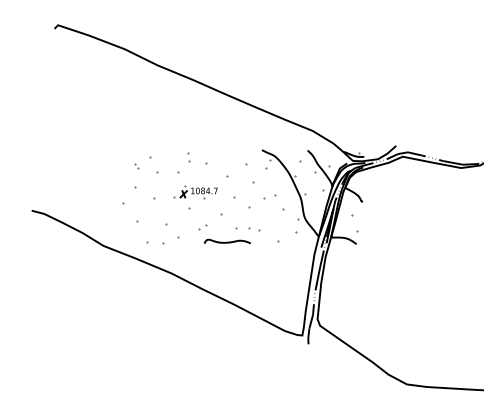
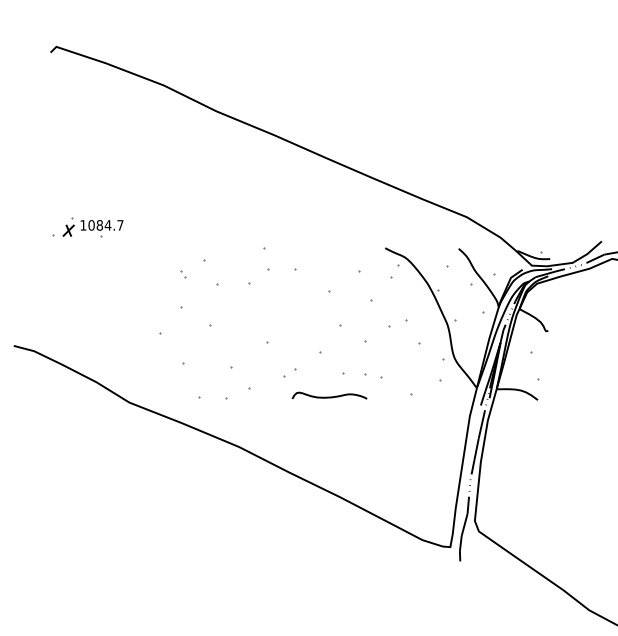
part: (188, 157) -> (266, 260), size x1.6
part: (195, 192) -> (87, 227), moved

